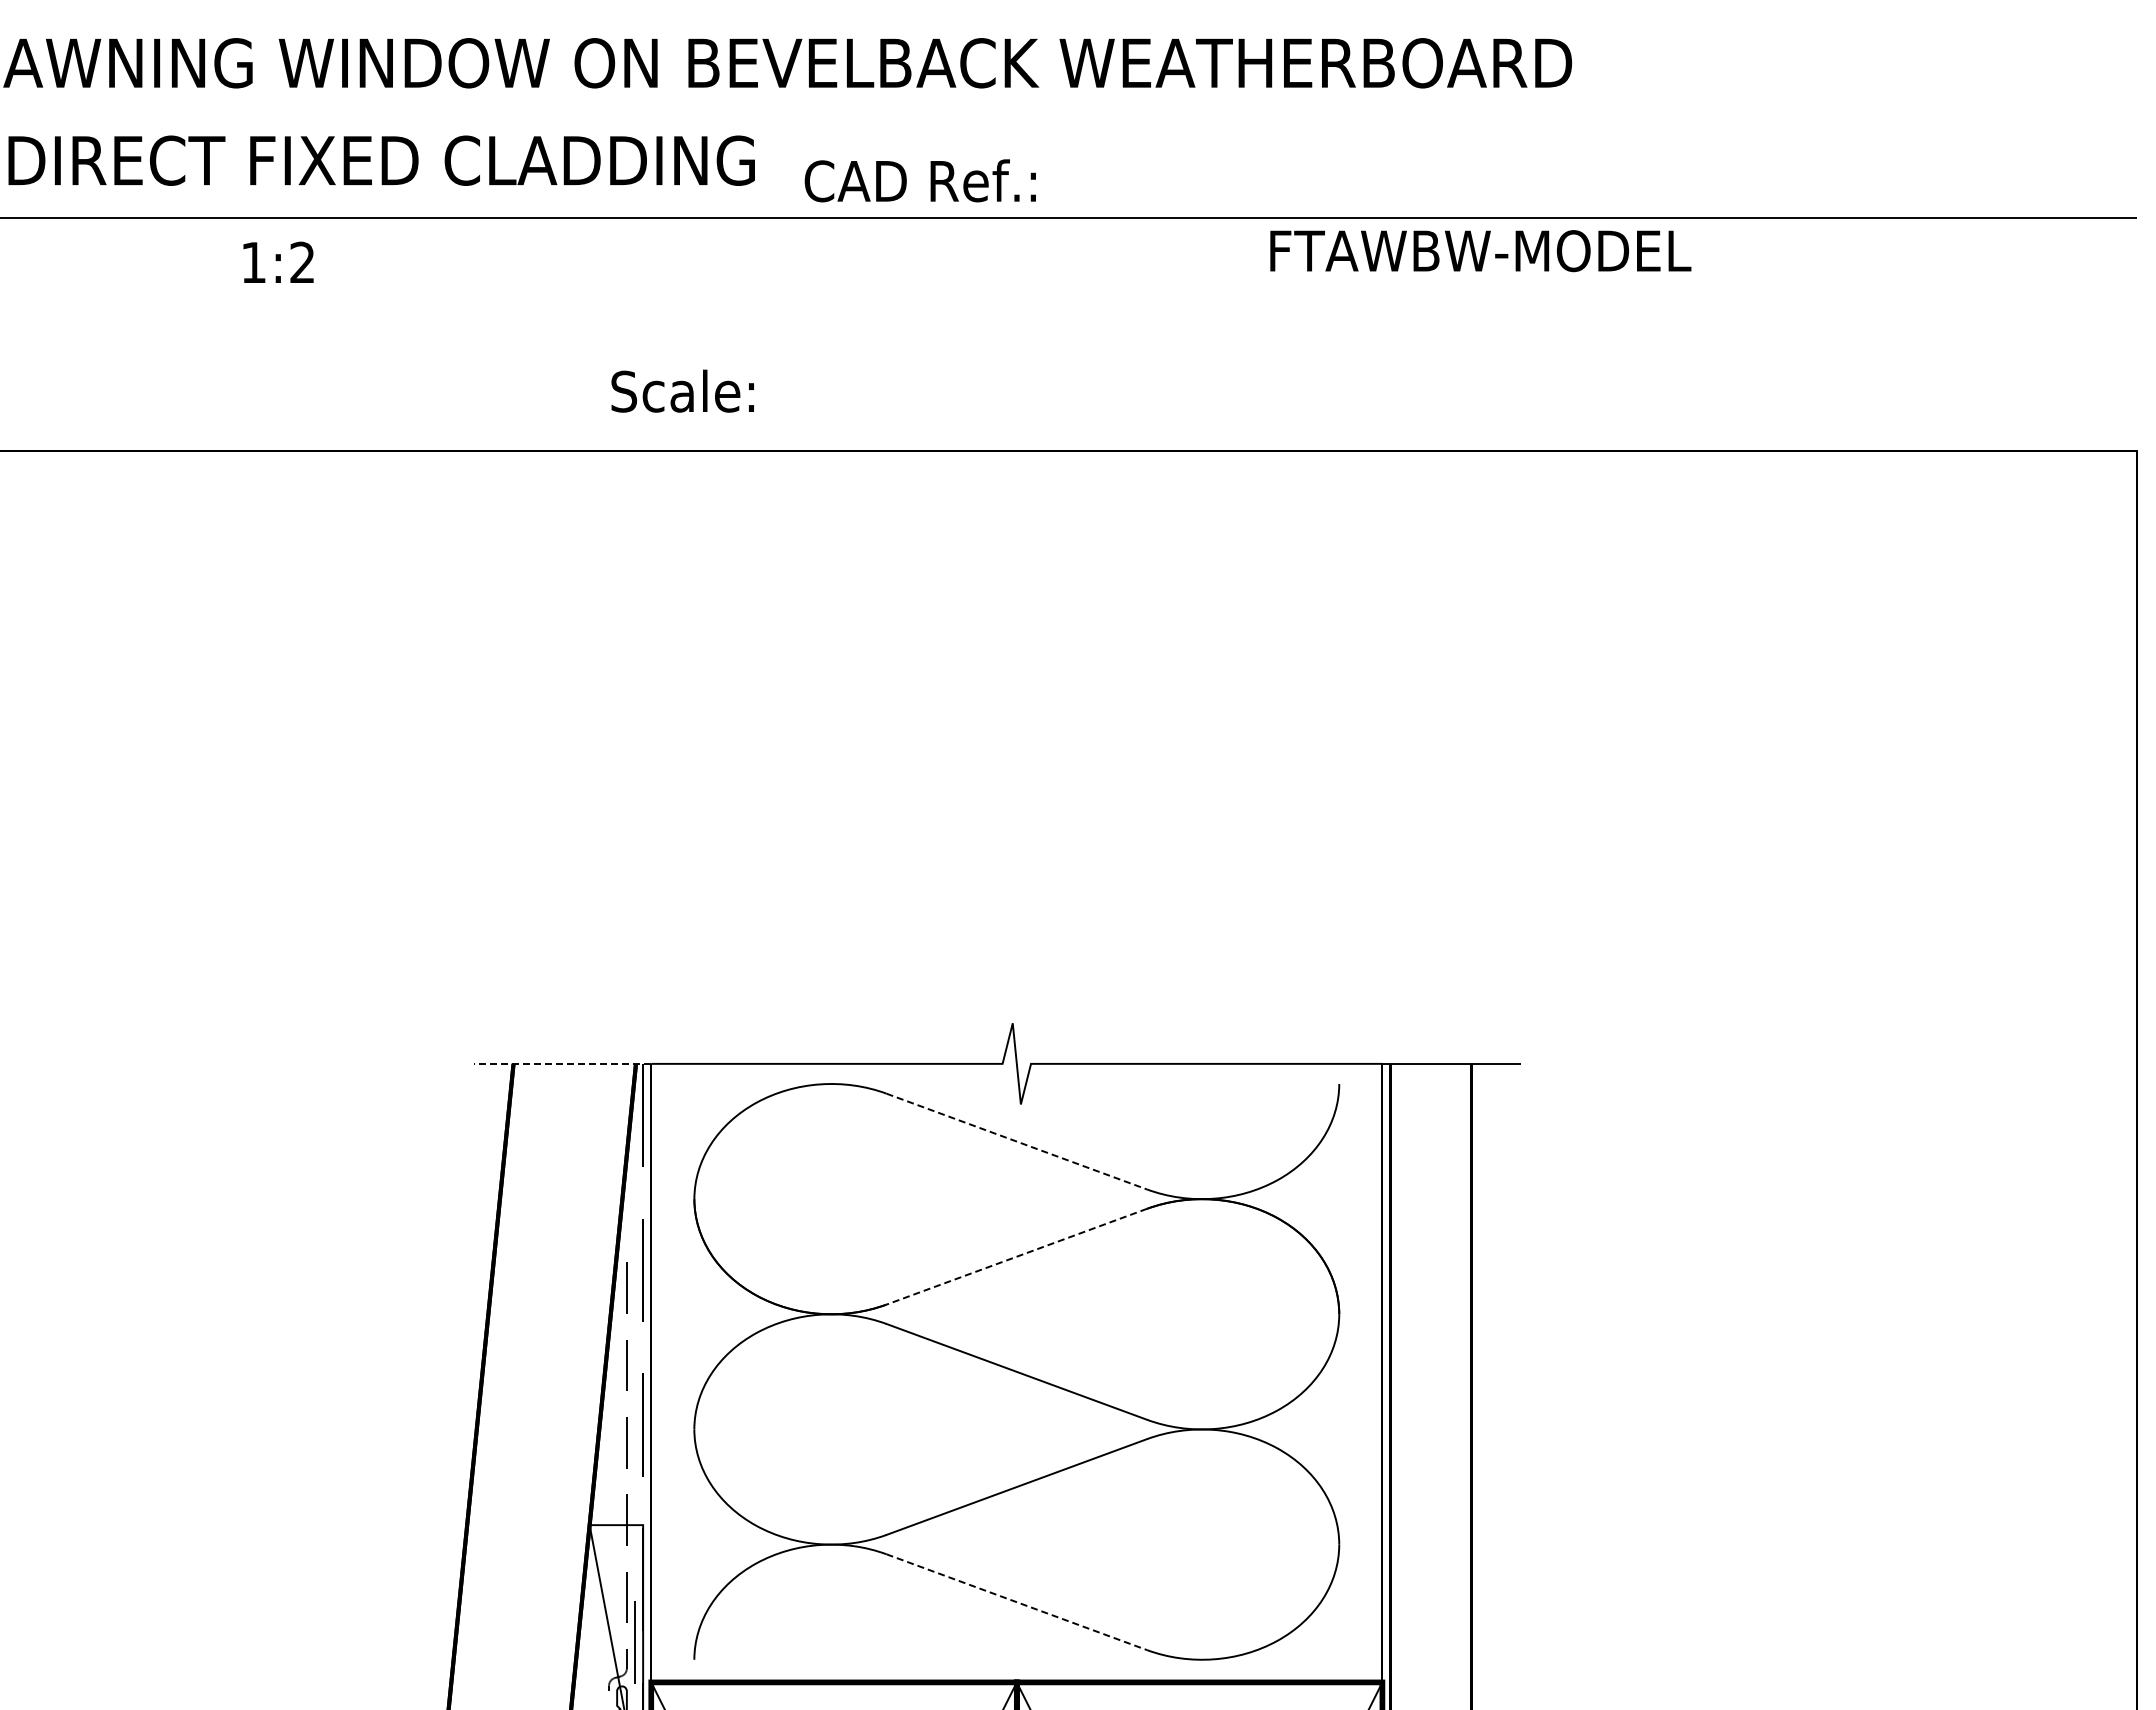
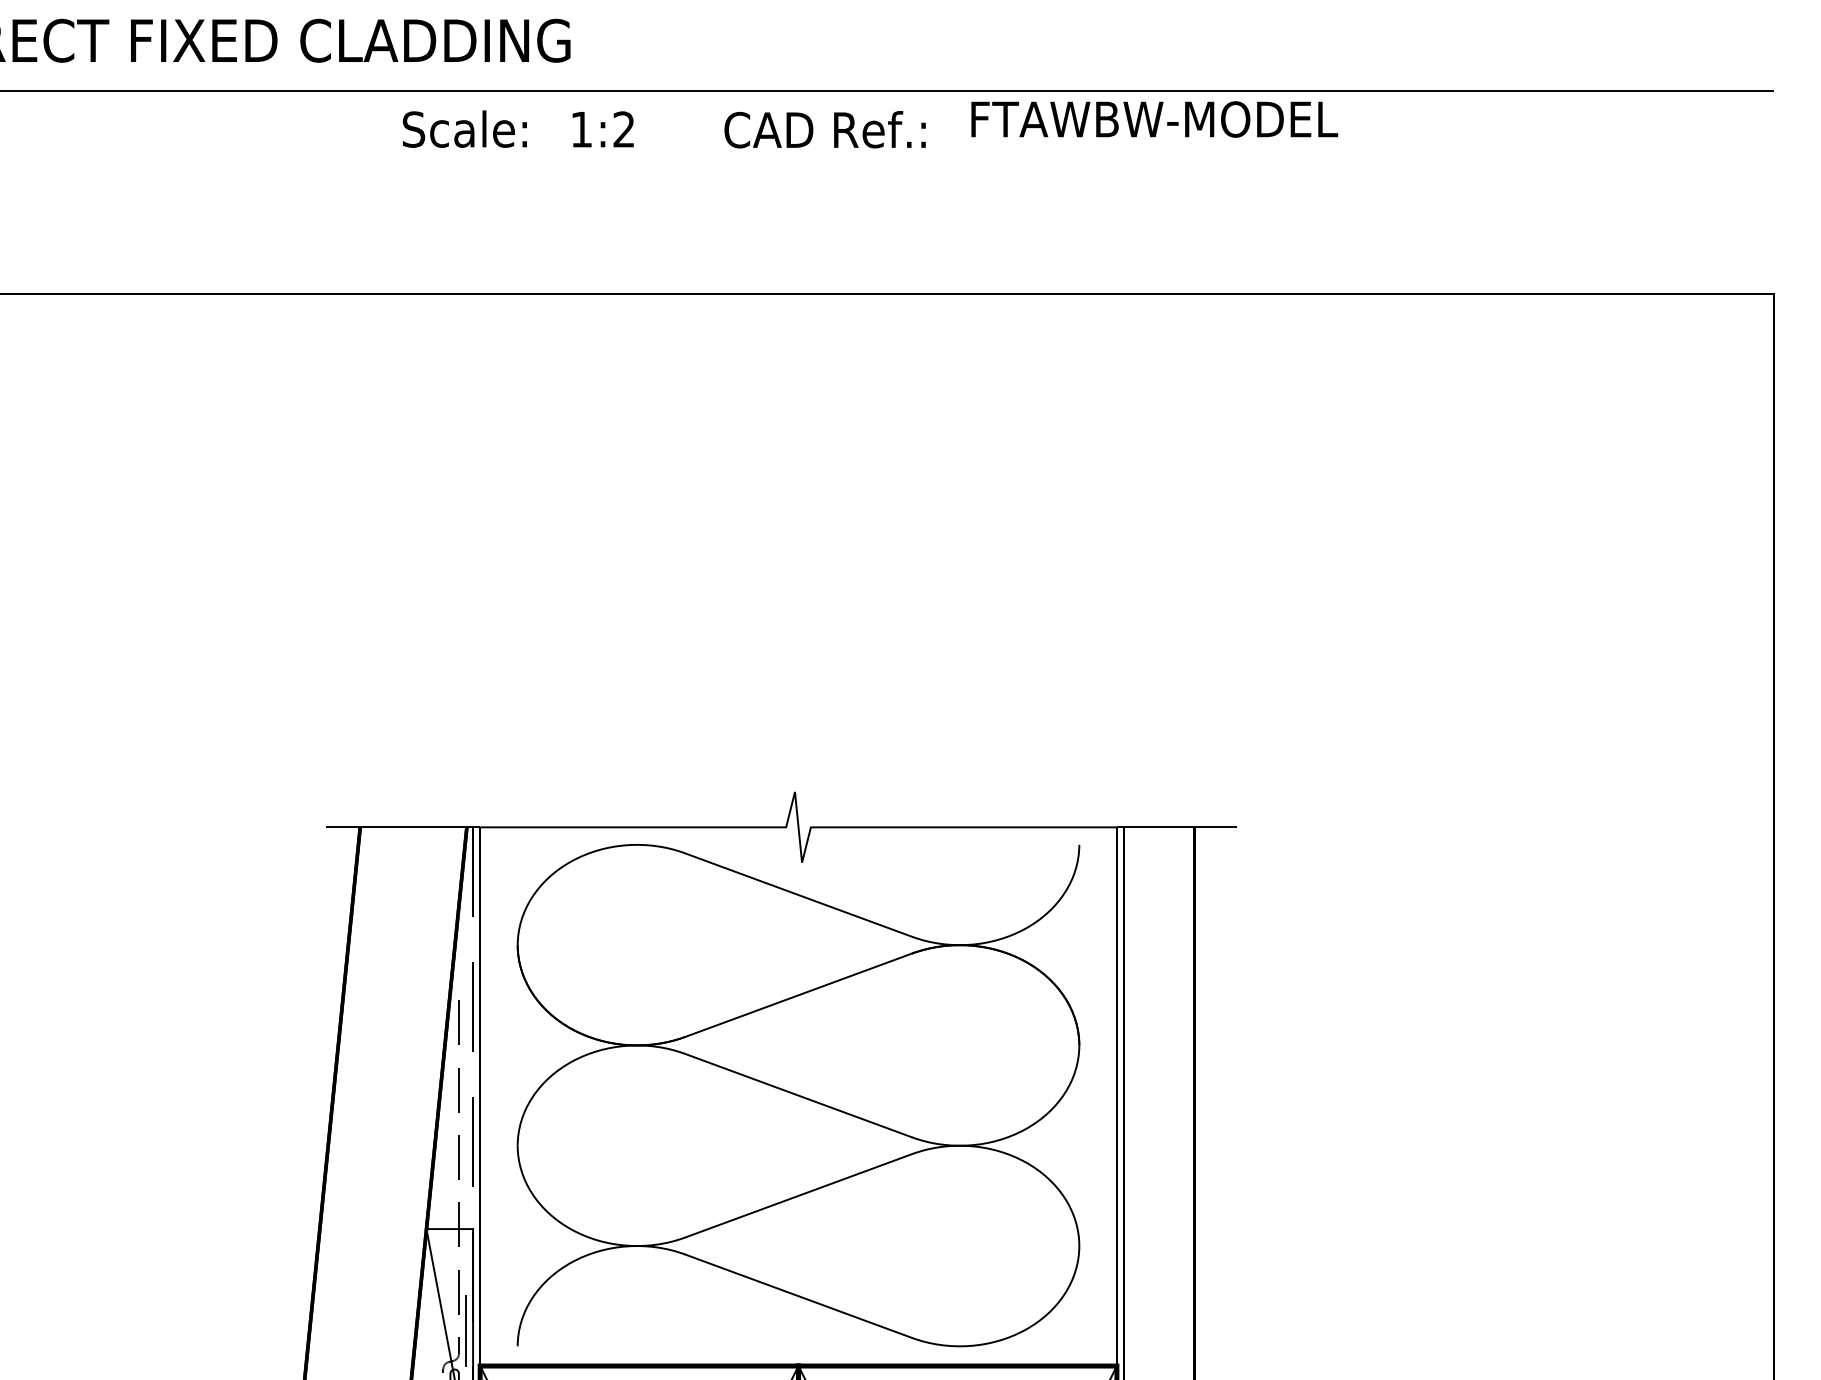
text: (919, 180) -> (824, 129), moved
text: (1480, 251) -> (1154, 119), moved
text: (278, 261) -> (603, 128), moved
text: (682, 390) -> (464, 128), moved
line: (562, 1063) -> (402, 827), dashed -> solid
line: (1016, 1141) -> (798, 894), dashed -> solid
line: (1016, 1256) -> (798, 995), dashed -> solid
line: (1016, 1602) -> (798, 1296), dashed -> solid

